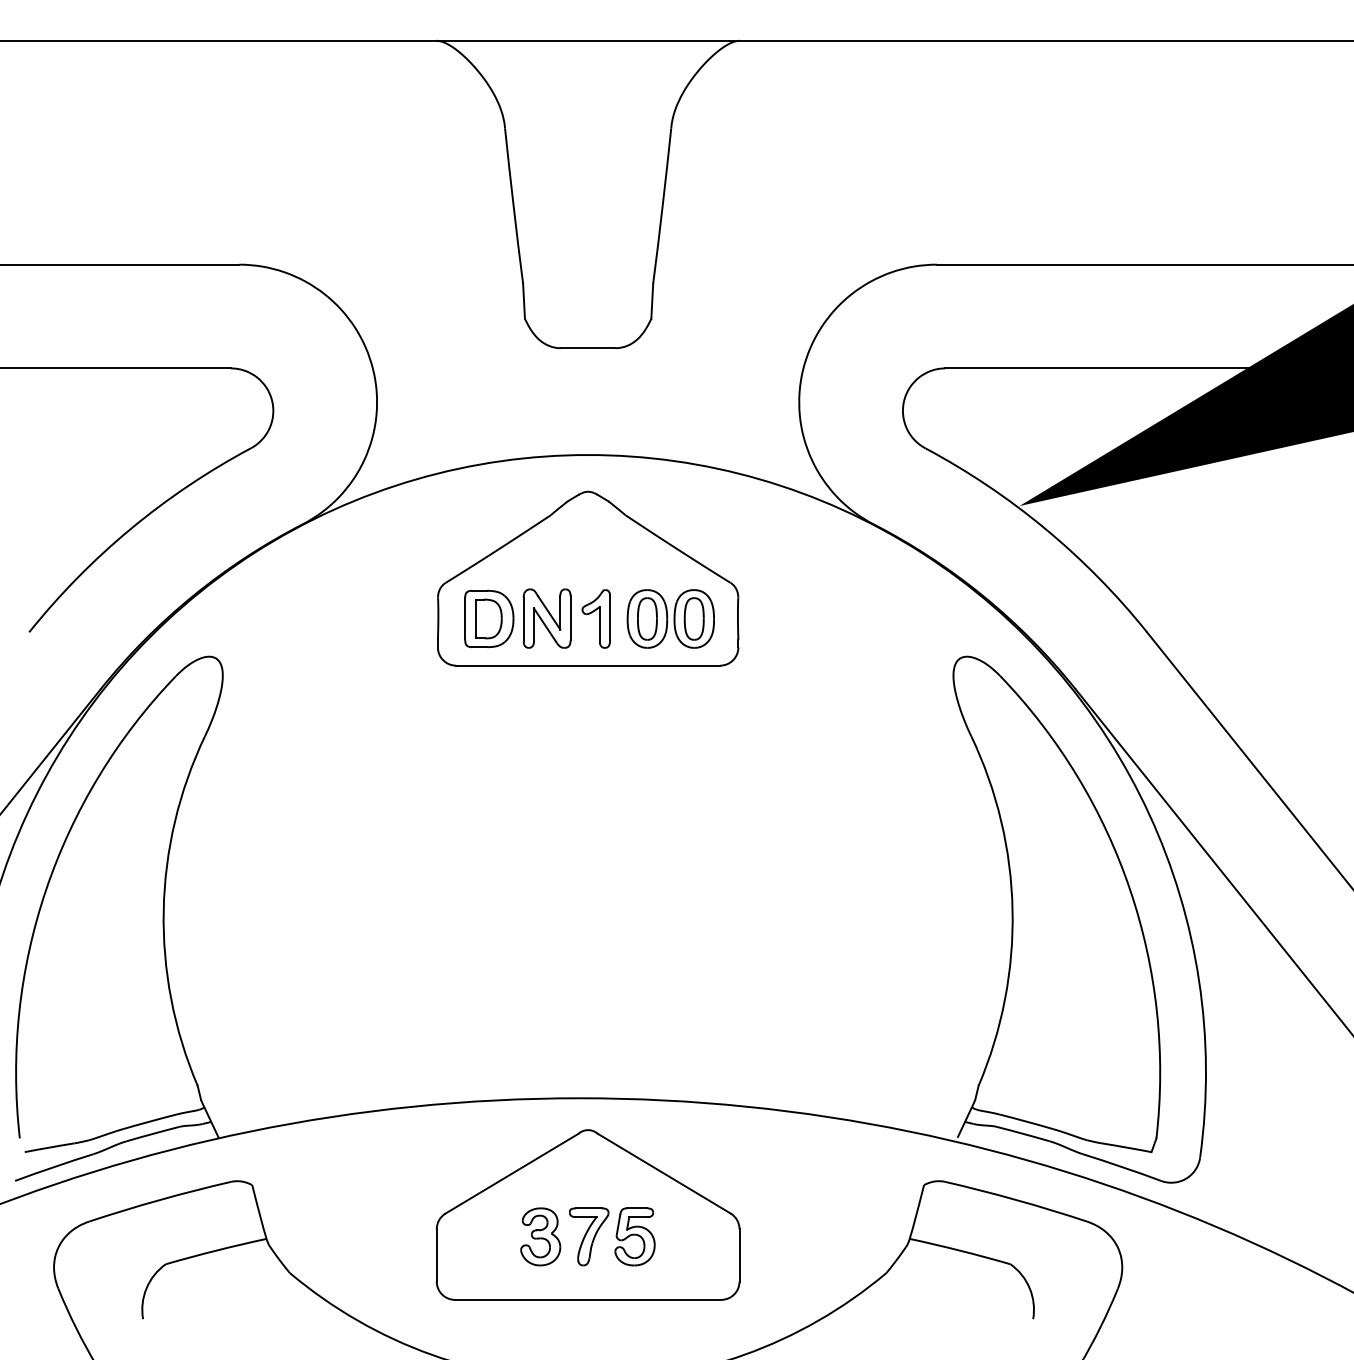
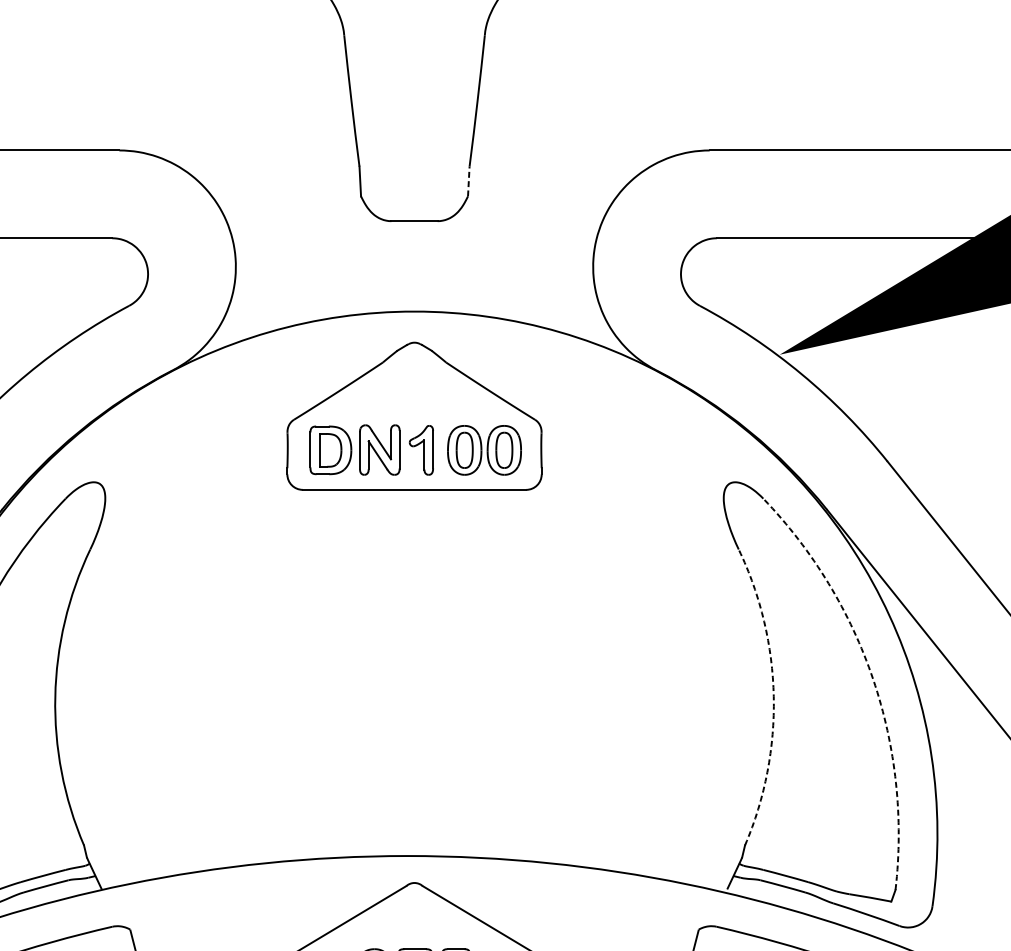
line: (652, 301) -> (469, 181), solid -> dashed
arc: (1130, 889) -> (873, 679), solid -> dashed
arc: (1012, 910) -> (773, 697), solid -> dashed

